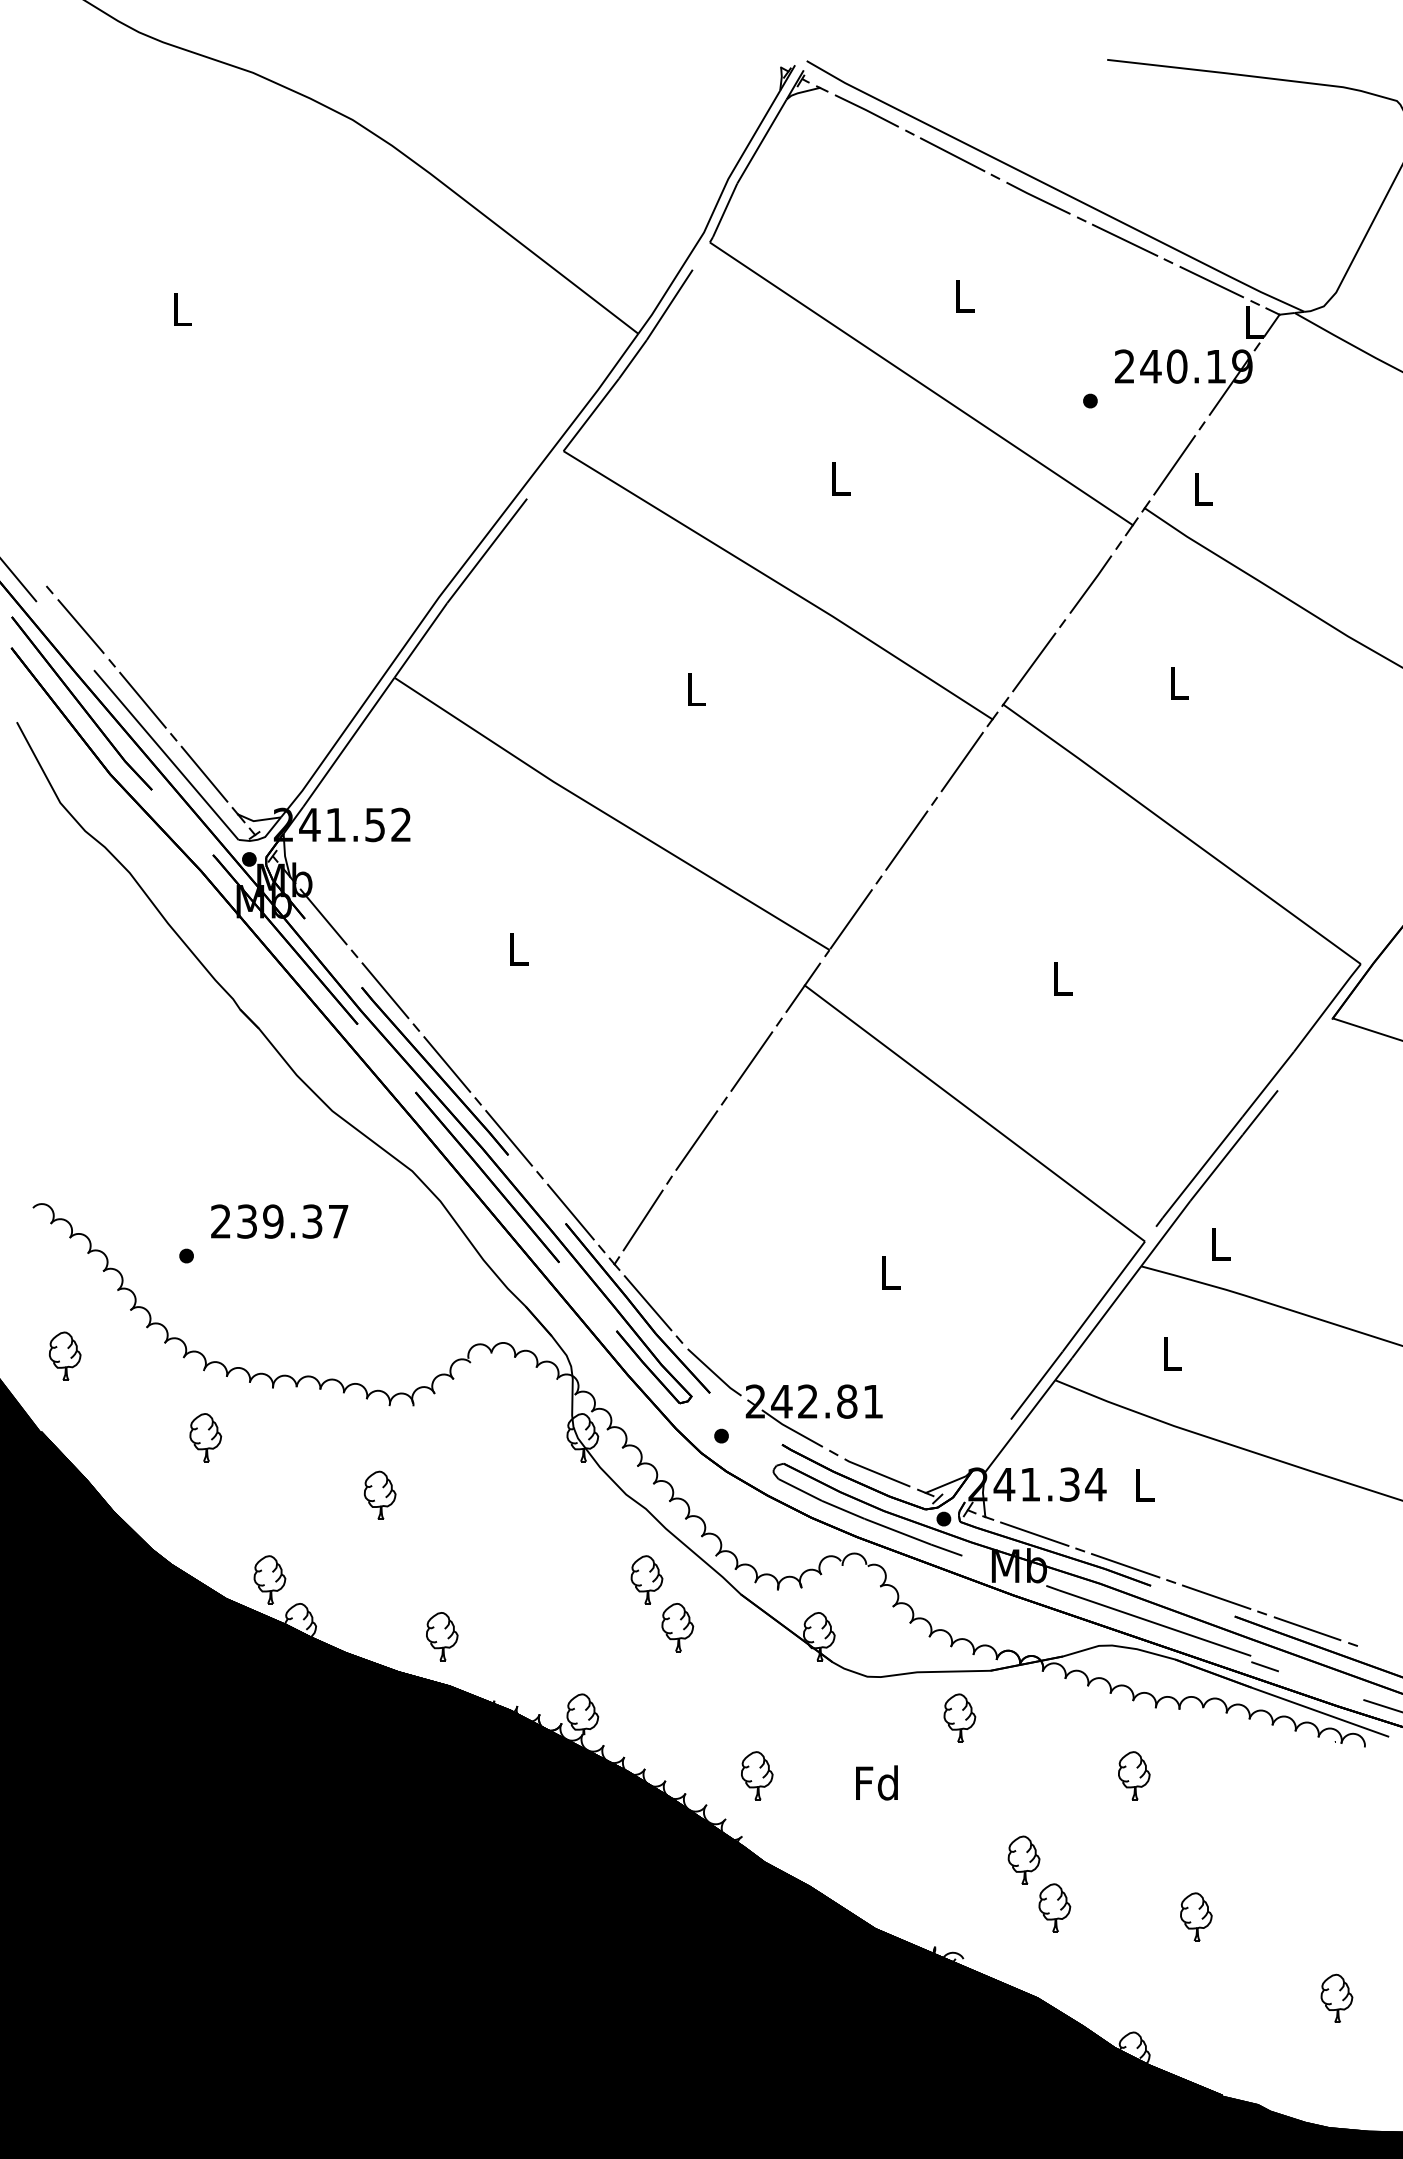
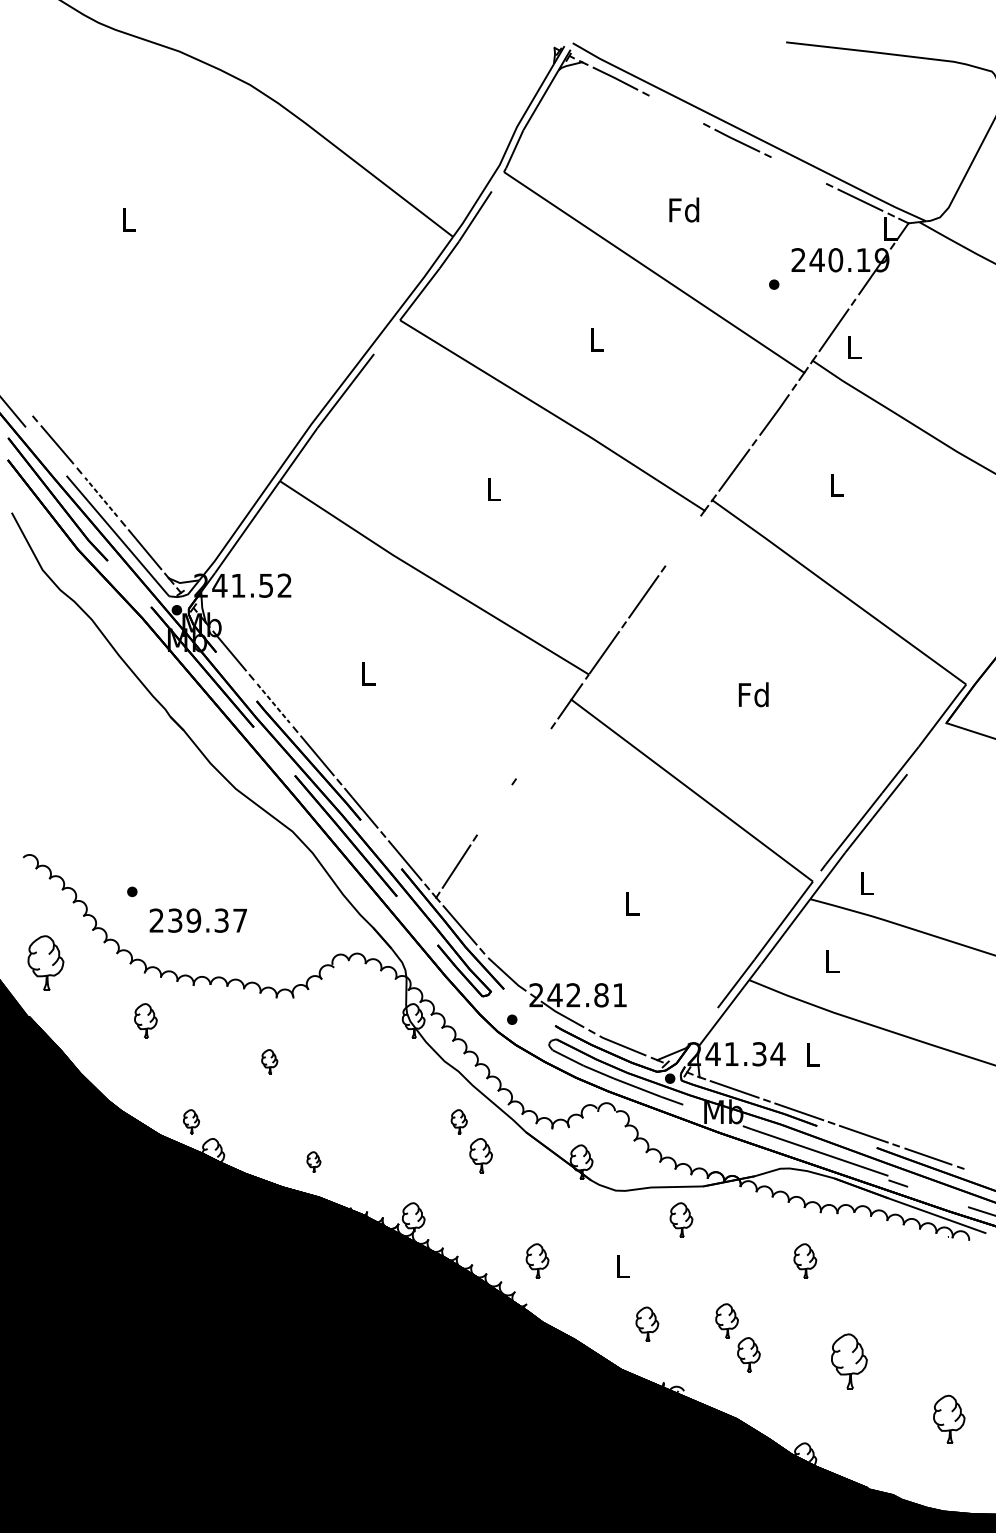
line: (952, 154) -> (676, 109), removed
line: (1124, 239) -> (798, 169), removed
text: (963, 295) -> (684, 209), L -> Fd
line: (142, 700) -> (100, 497), solid -> dashed
line: (961, 761) -> (682, 540), removed
text: (1061, 978) -> (753, 694), L -> Fd
line: (385, 990) -> (273, 703), solid -> dashed
line: (751, 1061) -> (533, 753), removed
line: (696, 1140) -> (494, 809), removed
text: (279, 1221) -> (198, 920), moved
part: (65, 1355) -> (46, 962), size x1.6
part: (379, 1494) -> (269, 1061), size x0.7
part: (269, 1579) -> (191, 1121), size x0.7
part: (646, 1579) -> (458, 1121), size x0.7
part: (442, 1636) -> (314, 1162), size x0.6
text: (876, 1782) -> (622, 1265), Fd -> L
part: (911, 1864) -> (647, 1324), added
part: (1196, 1916) -> (849, 1360), size x1.6
part: (1336, 1997) -> (948, 1418), size x1.4

